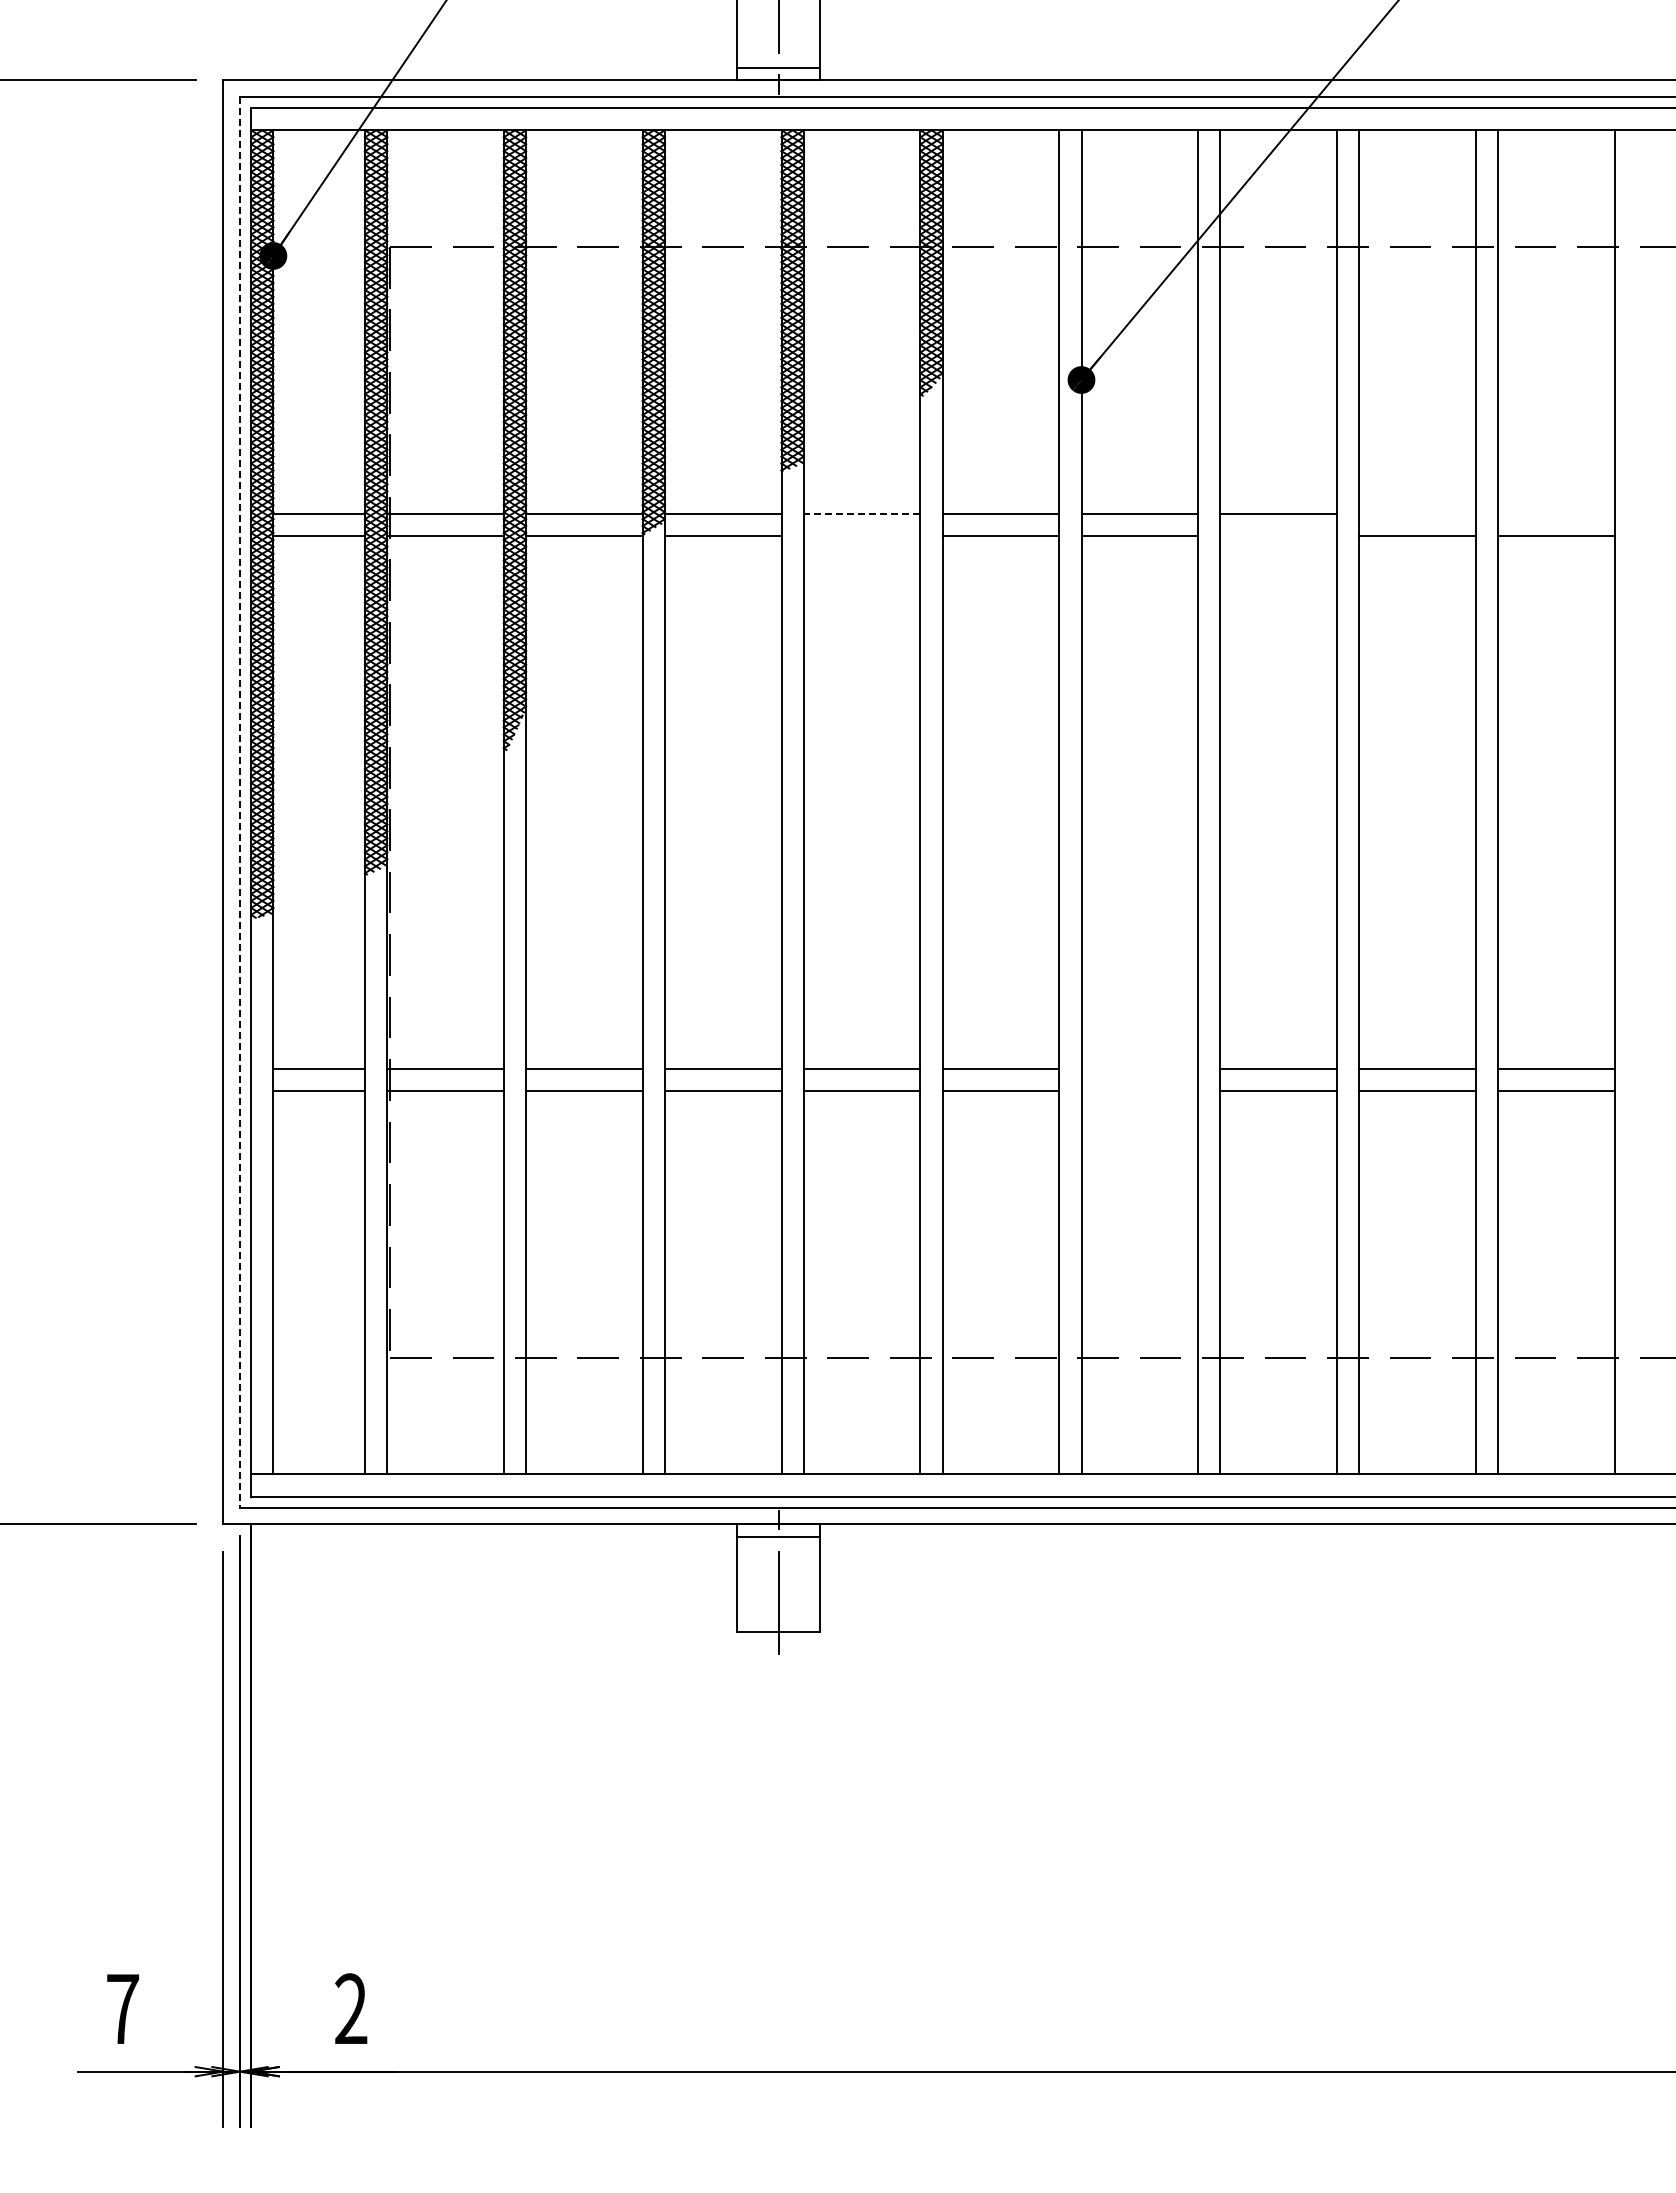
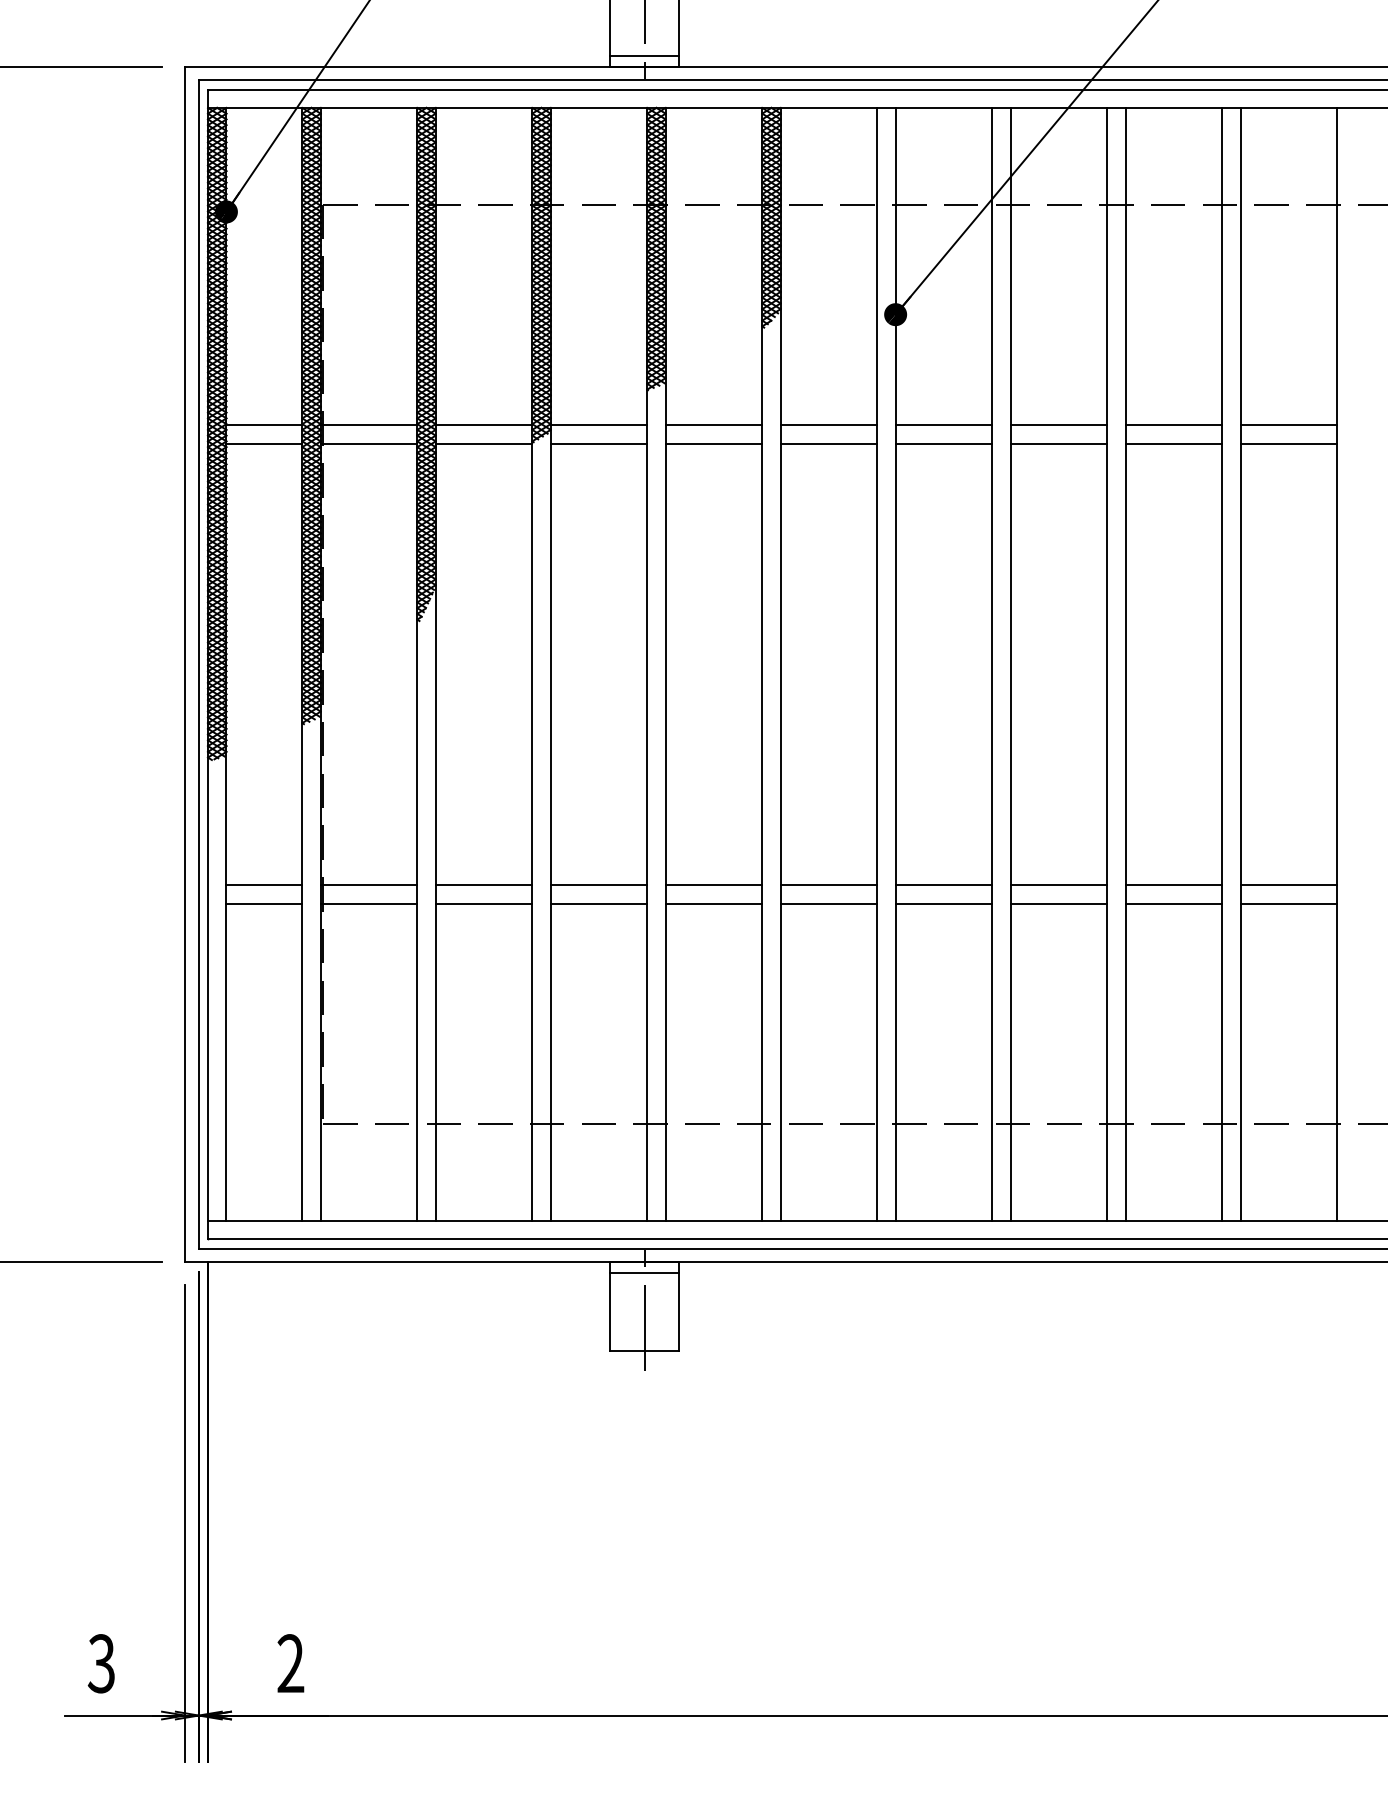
line: (861, 513) -> (713, 425), dashed -> solid
line: (1417, 513) -> (1173, 425), added
line: (1556, 513) -> (1288, 425), added
line: (861, 535) -> (713, 443), added
line: (1278, 535) -> (1058, 443), added
line: (240, 802) -> (199, 664), dashed -> solid
line: (1139, 1069) -> (943, 885), added
line: (1139, 1091) -> (943, 903), added
text: (122, 2009) -> (101, 1664), 7 -> 3

